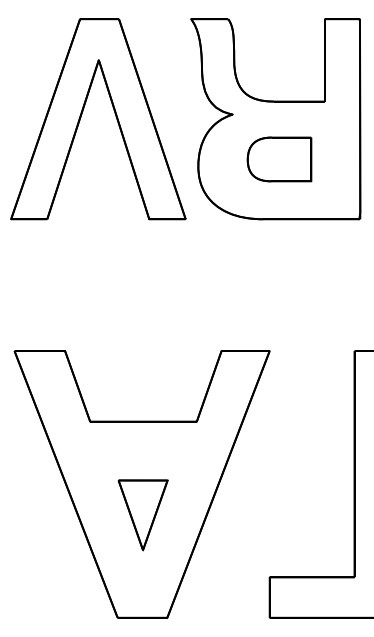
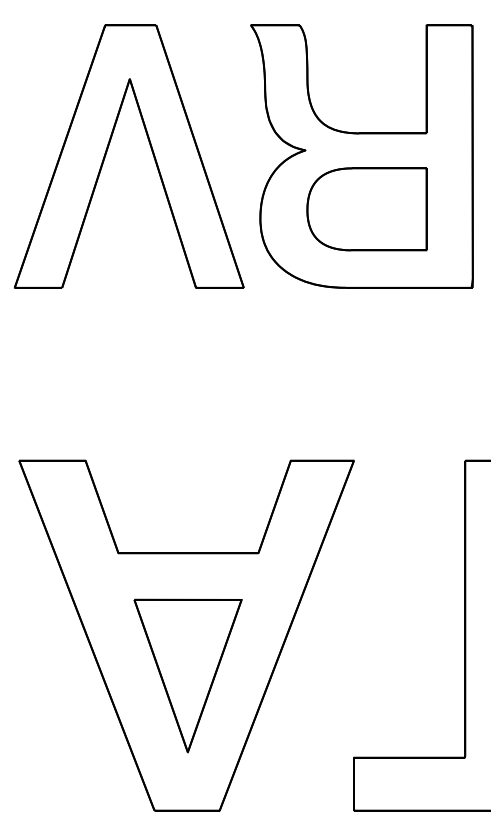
part: (279, 159) -> (366, 209), size x1.43
part: (142, 515) -> (187, 676), size x1.67

